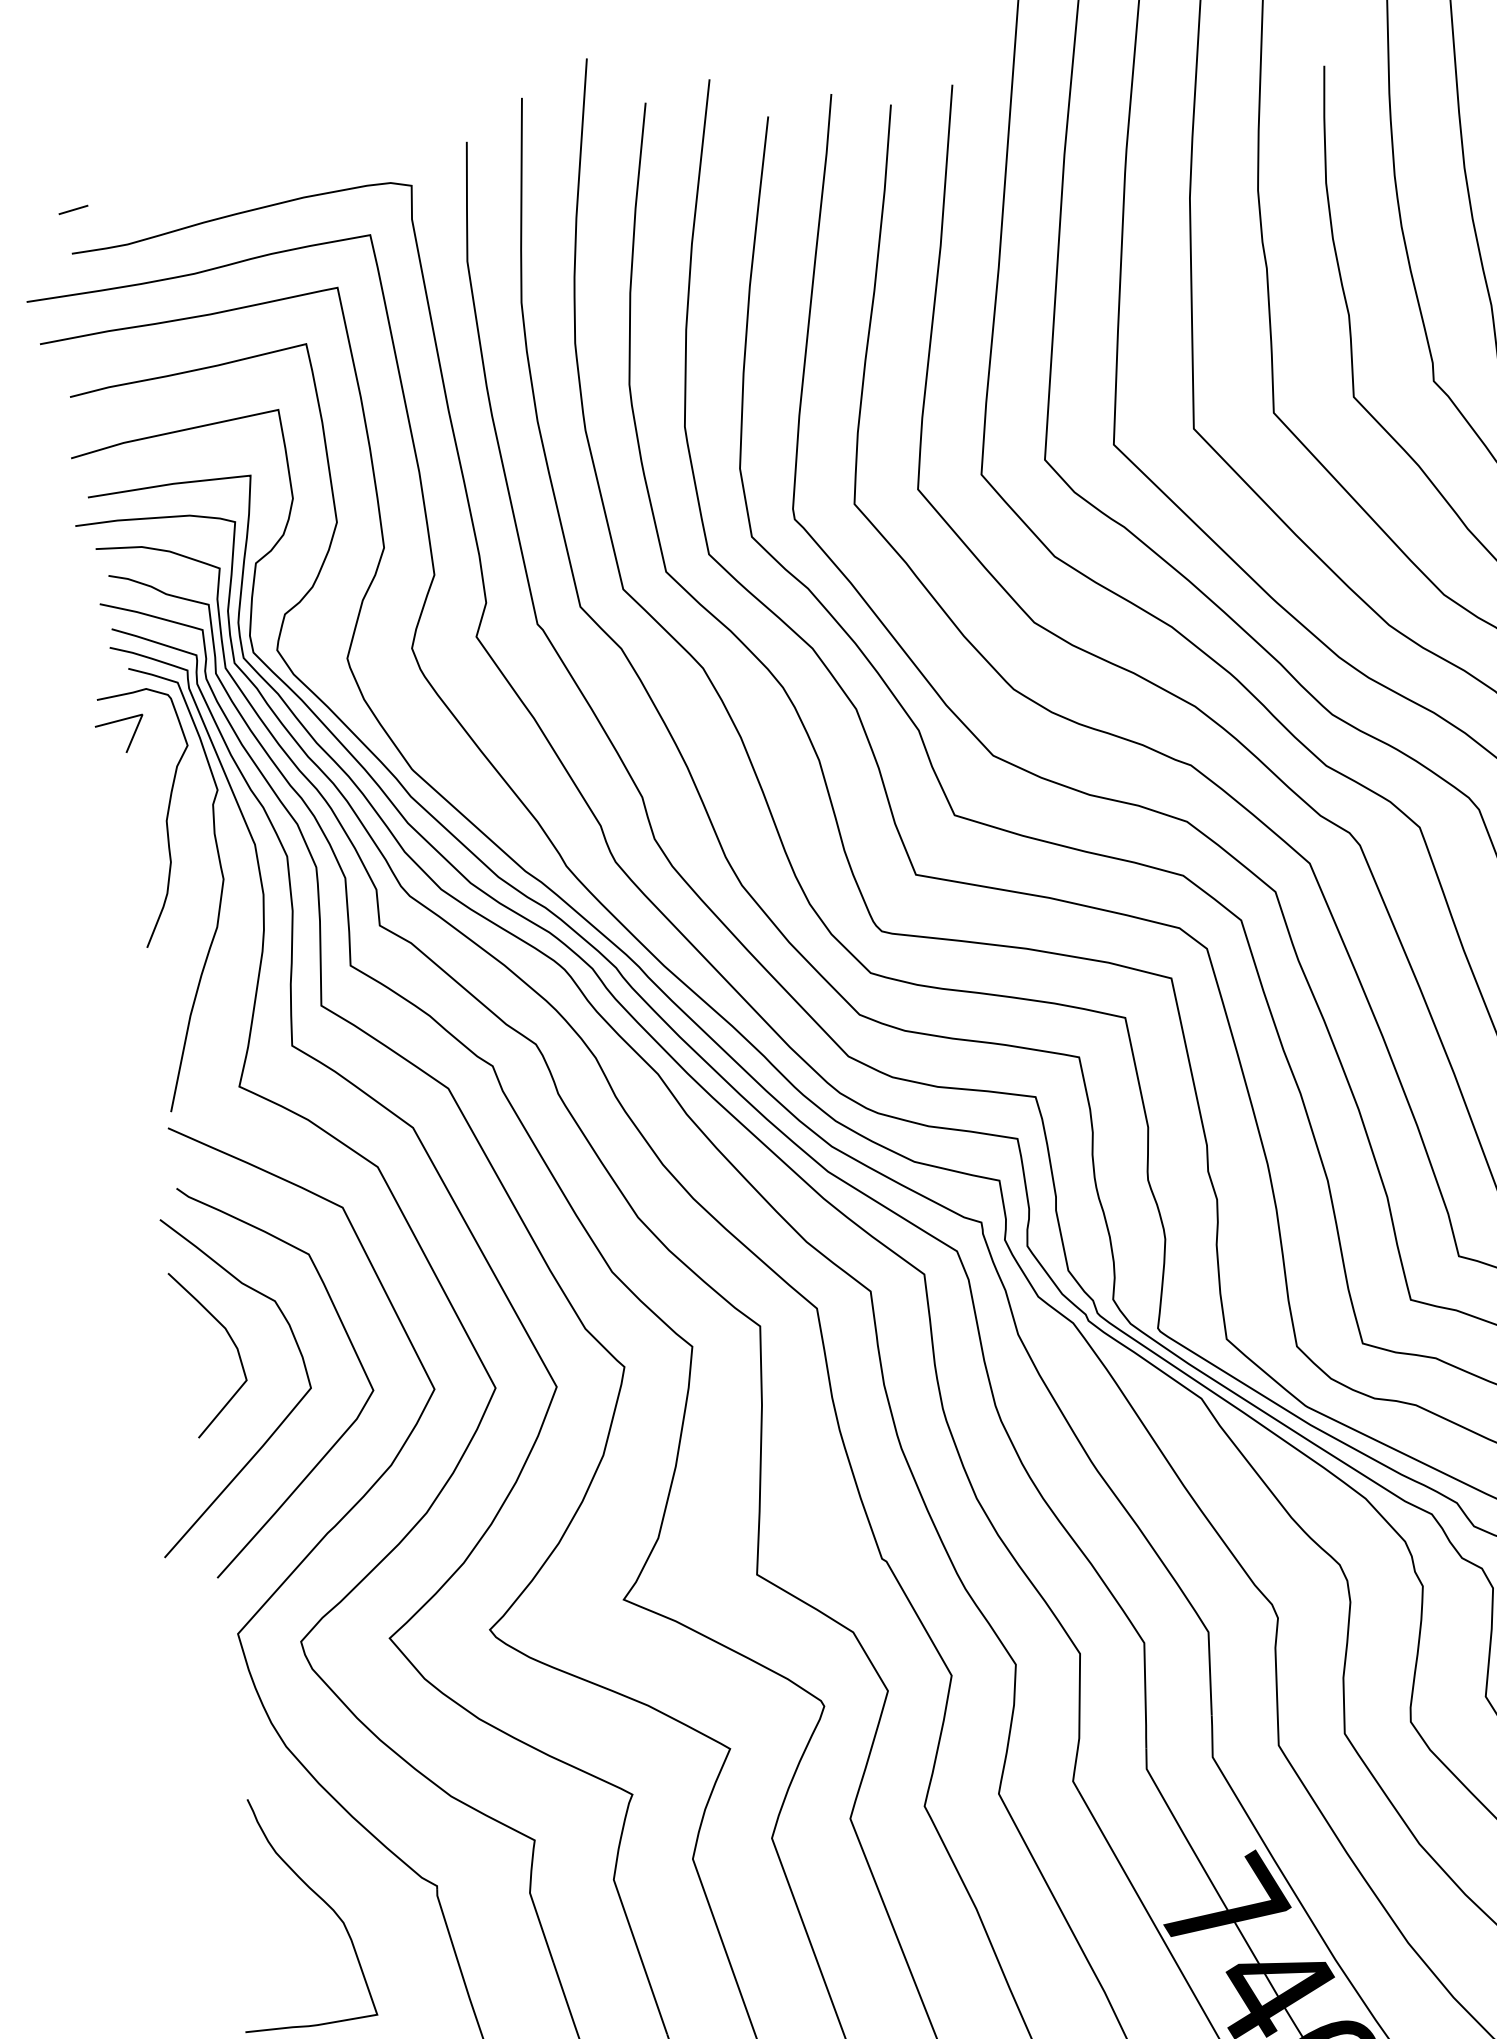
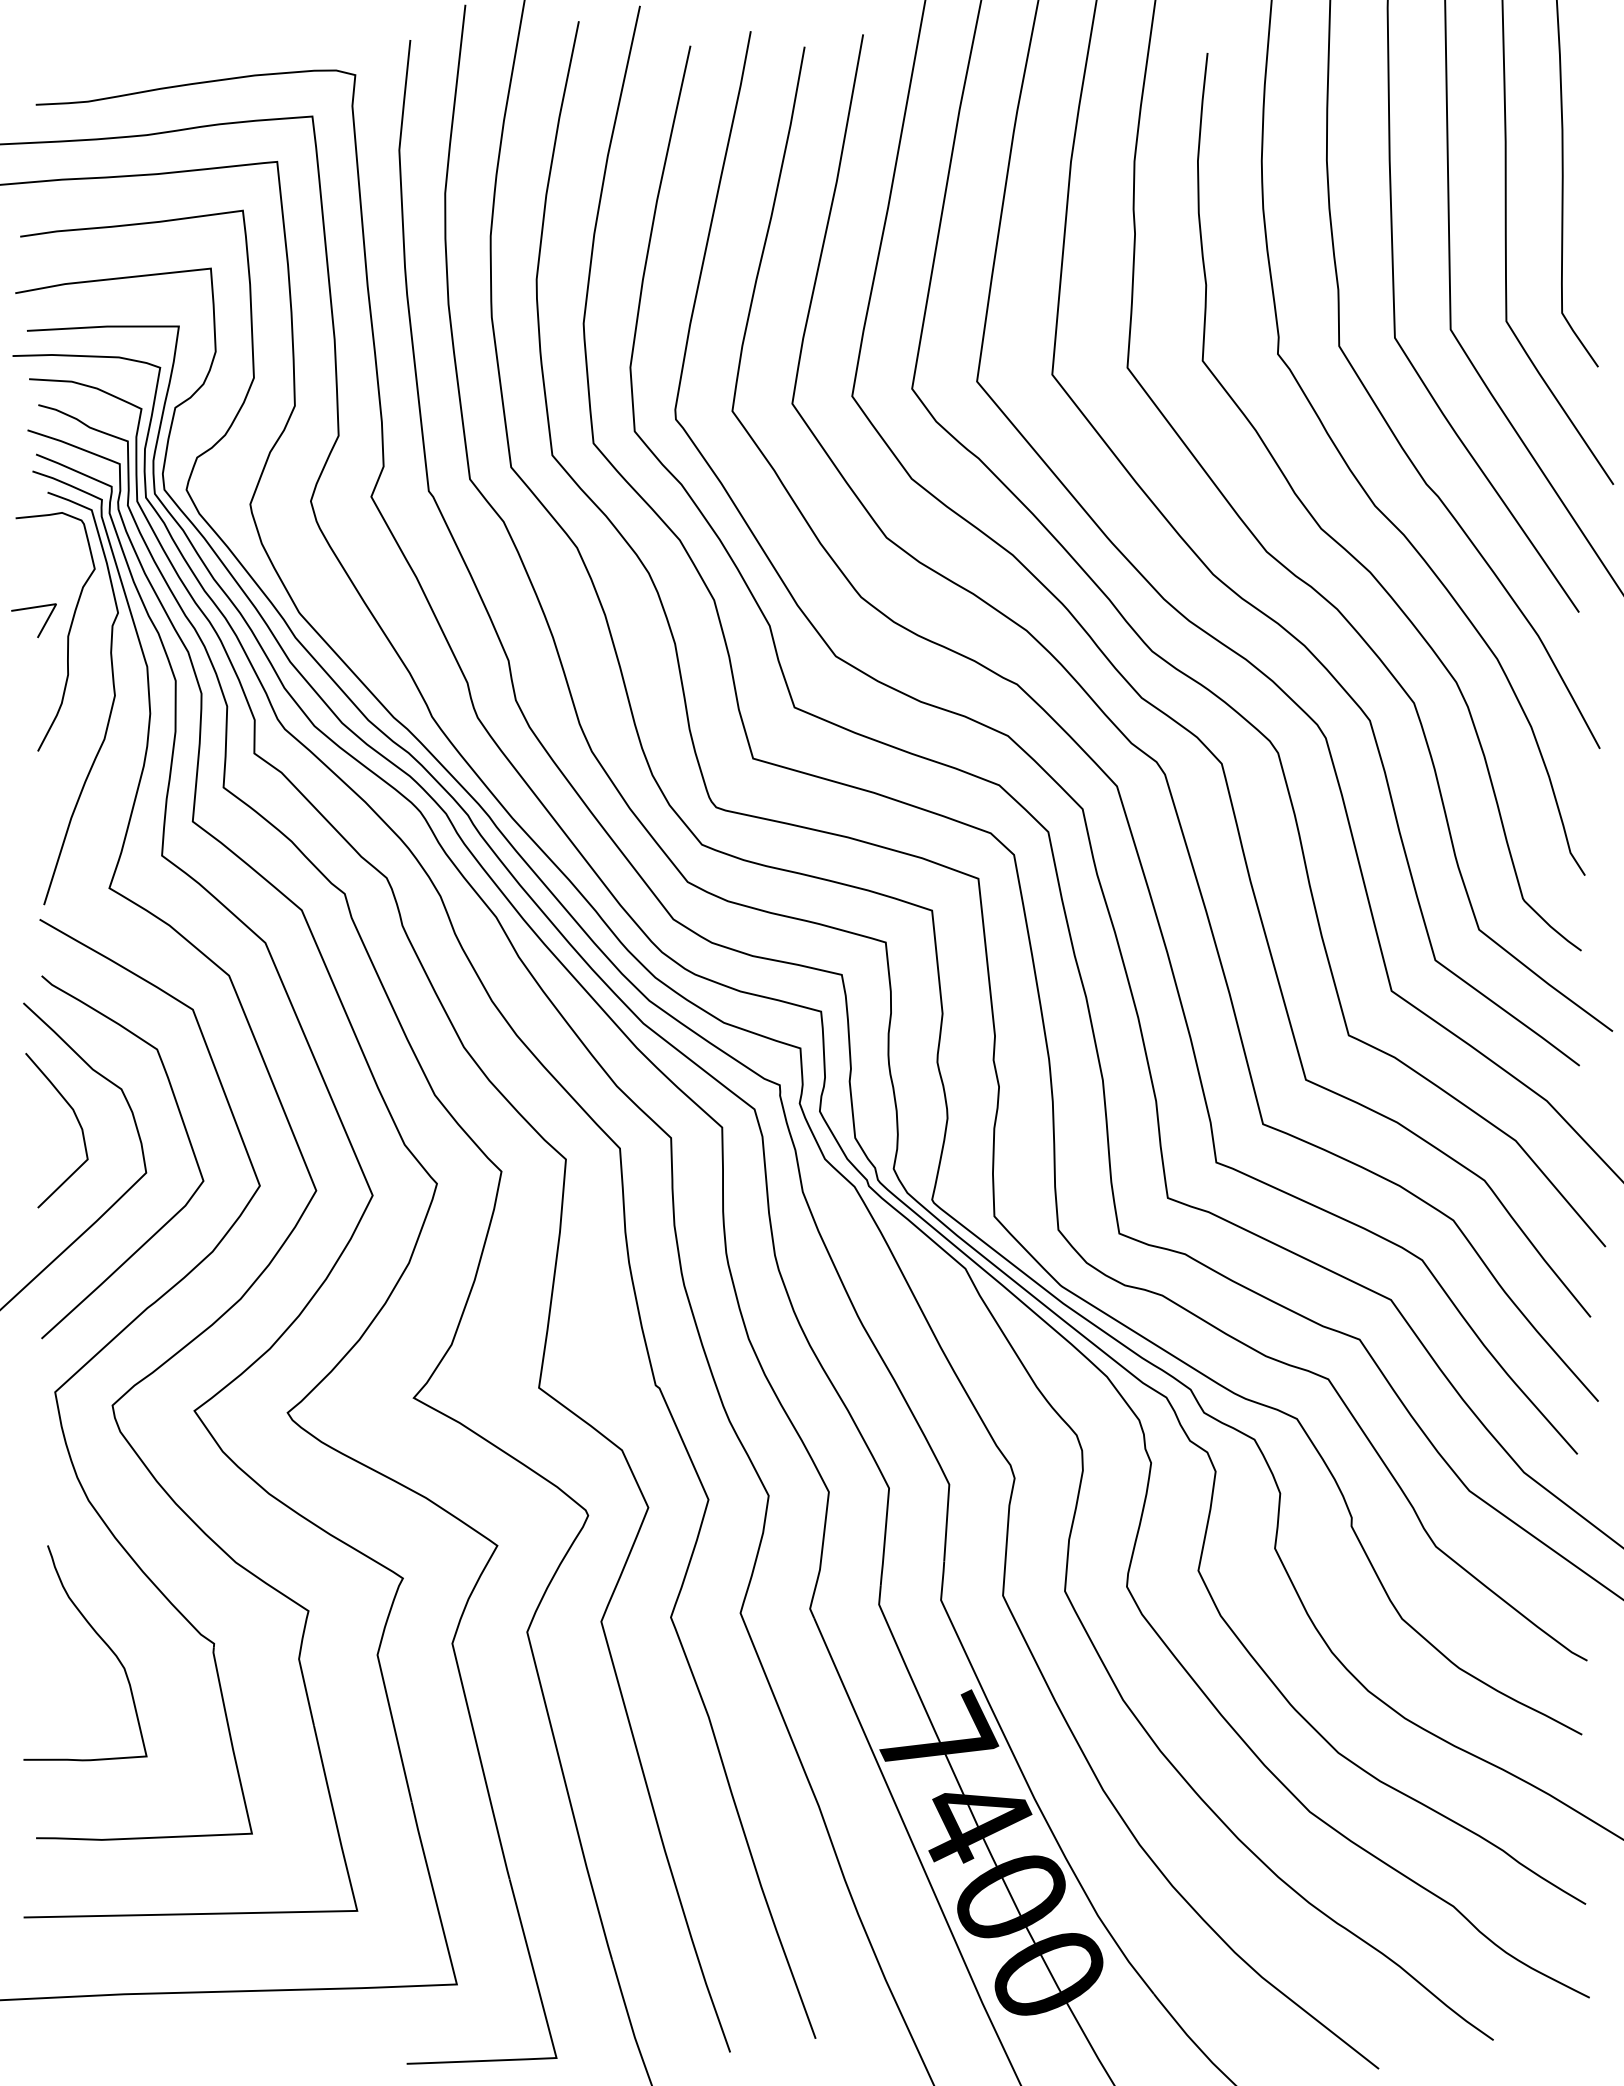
line: (73, 209) -> (41, 64), removed
line: (130, 740) -> (42, 626), moved

